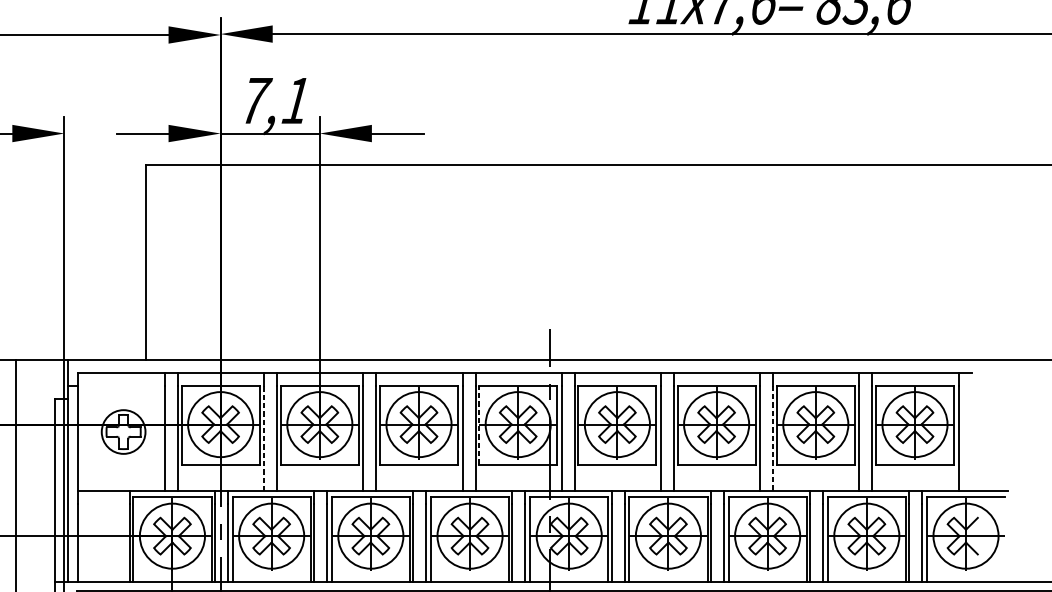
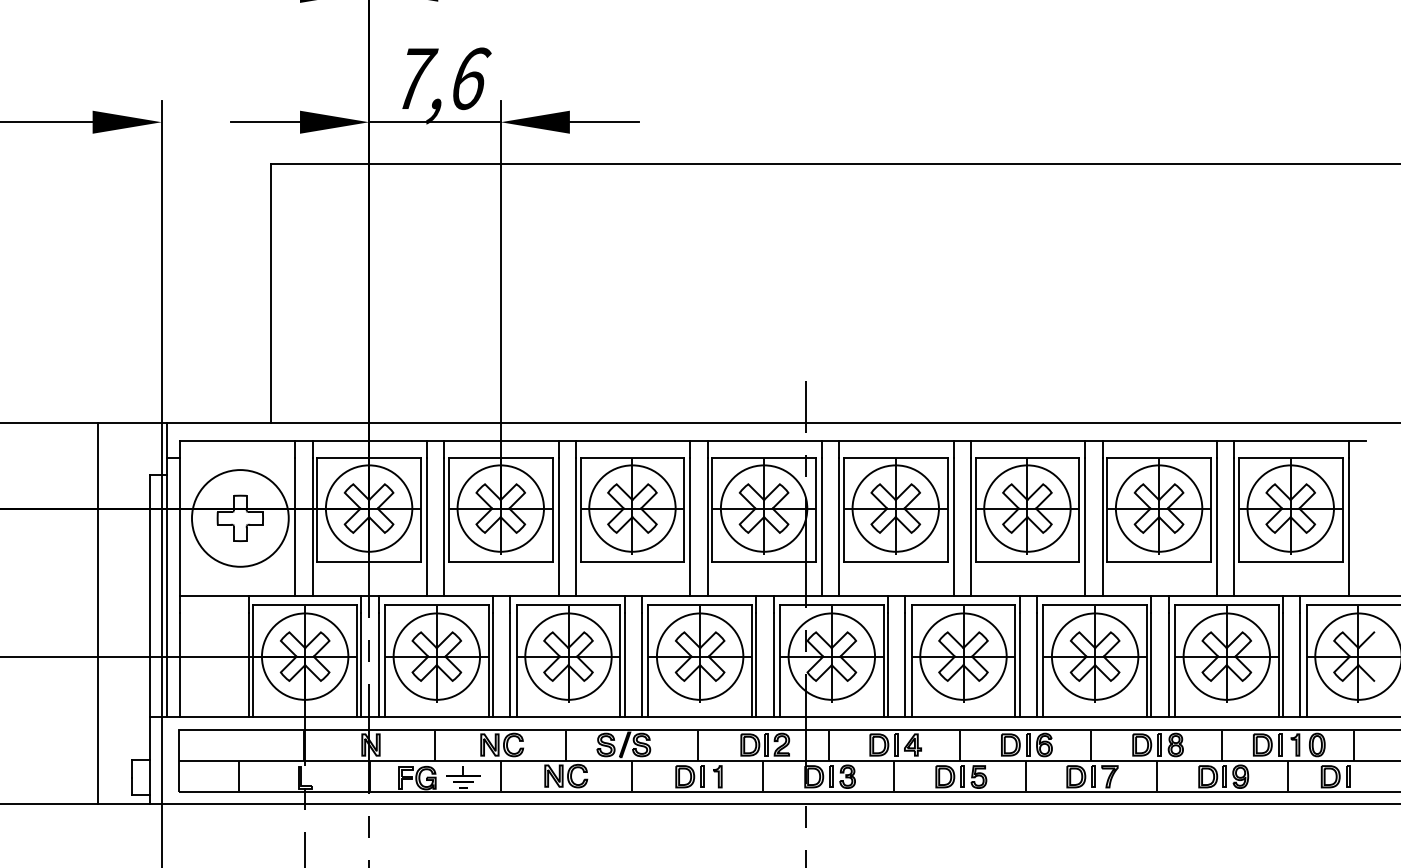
text: (297, 100) -> (470, 78), 7,1 -> 7,6
line: (479, 425) -> (712, 509), dashed -> solid
circle: (123, 432) -> (240, 518), size x1.67
line: (263, 438) -> (426, 527), dashed -> solid
line: (773, 438) -> (1102, 526), dashed -> solid

